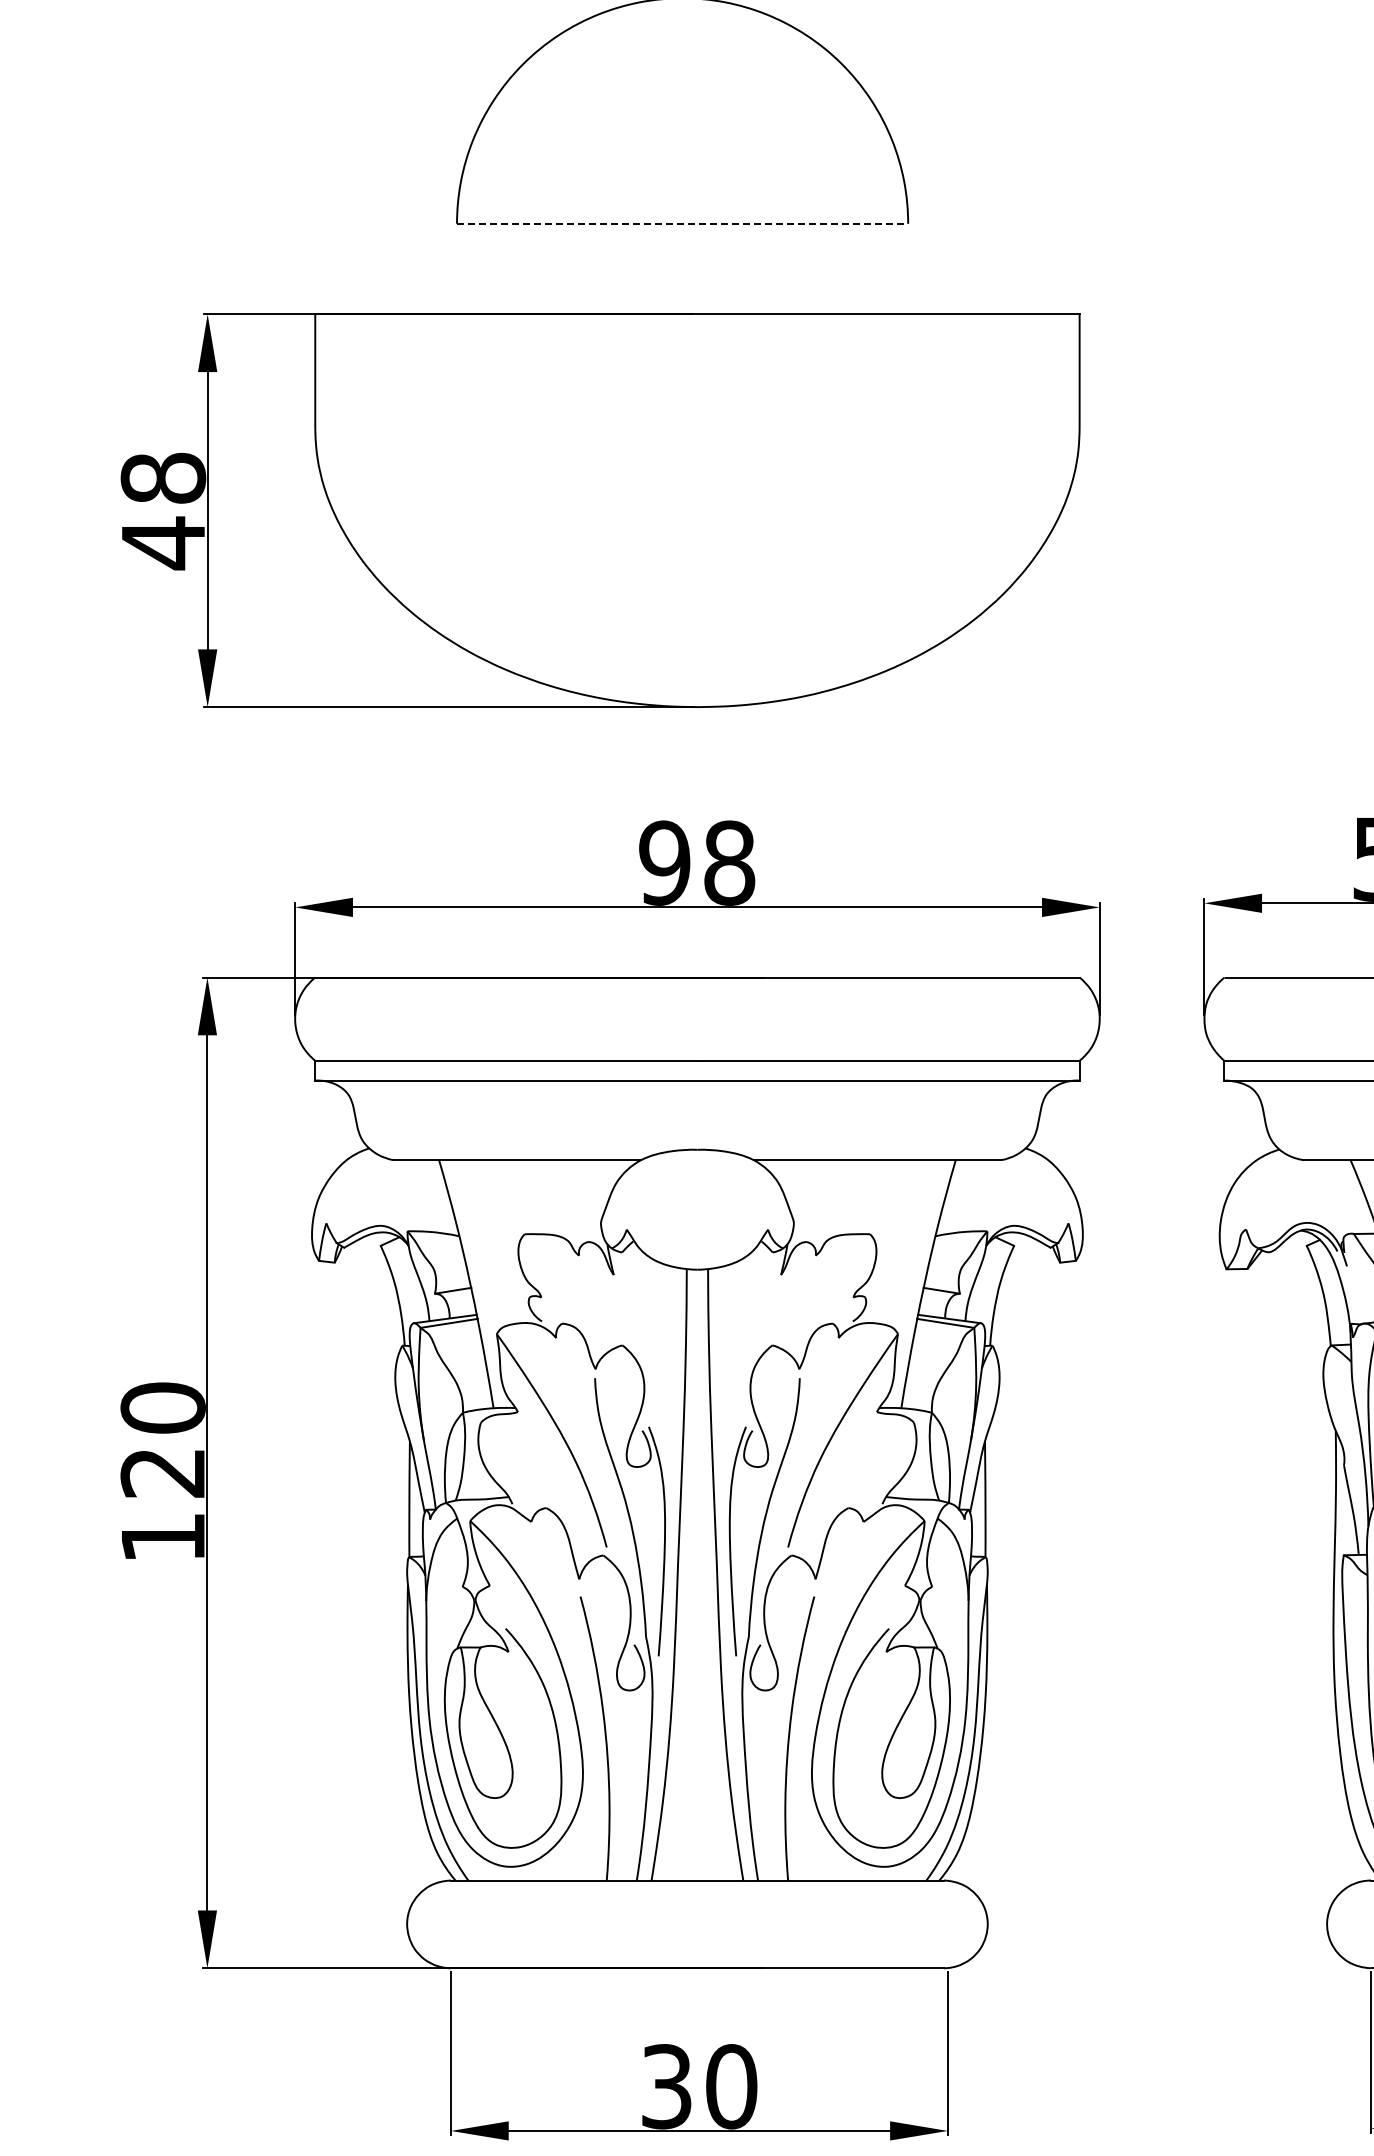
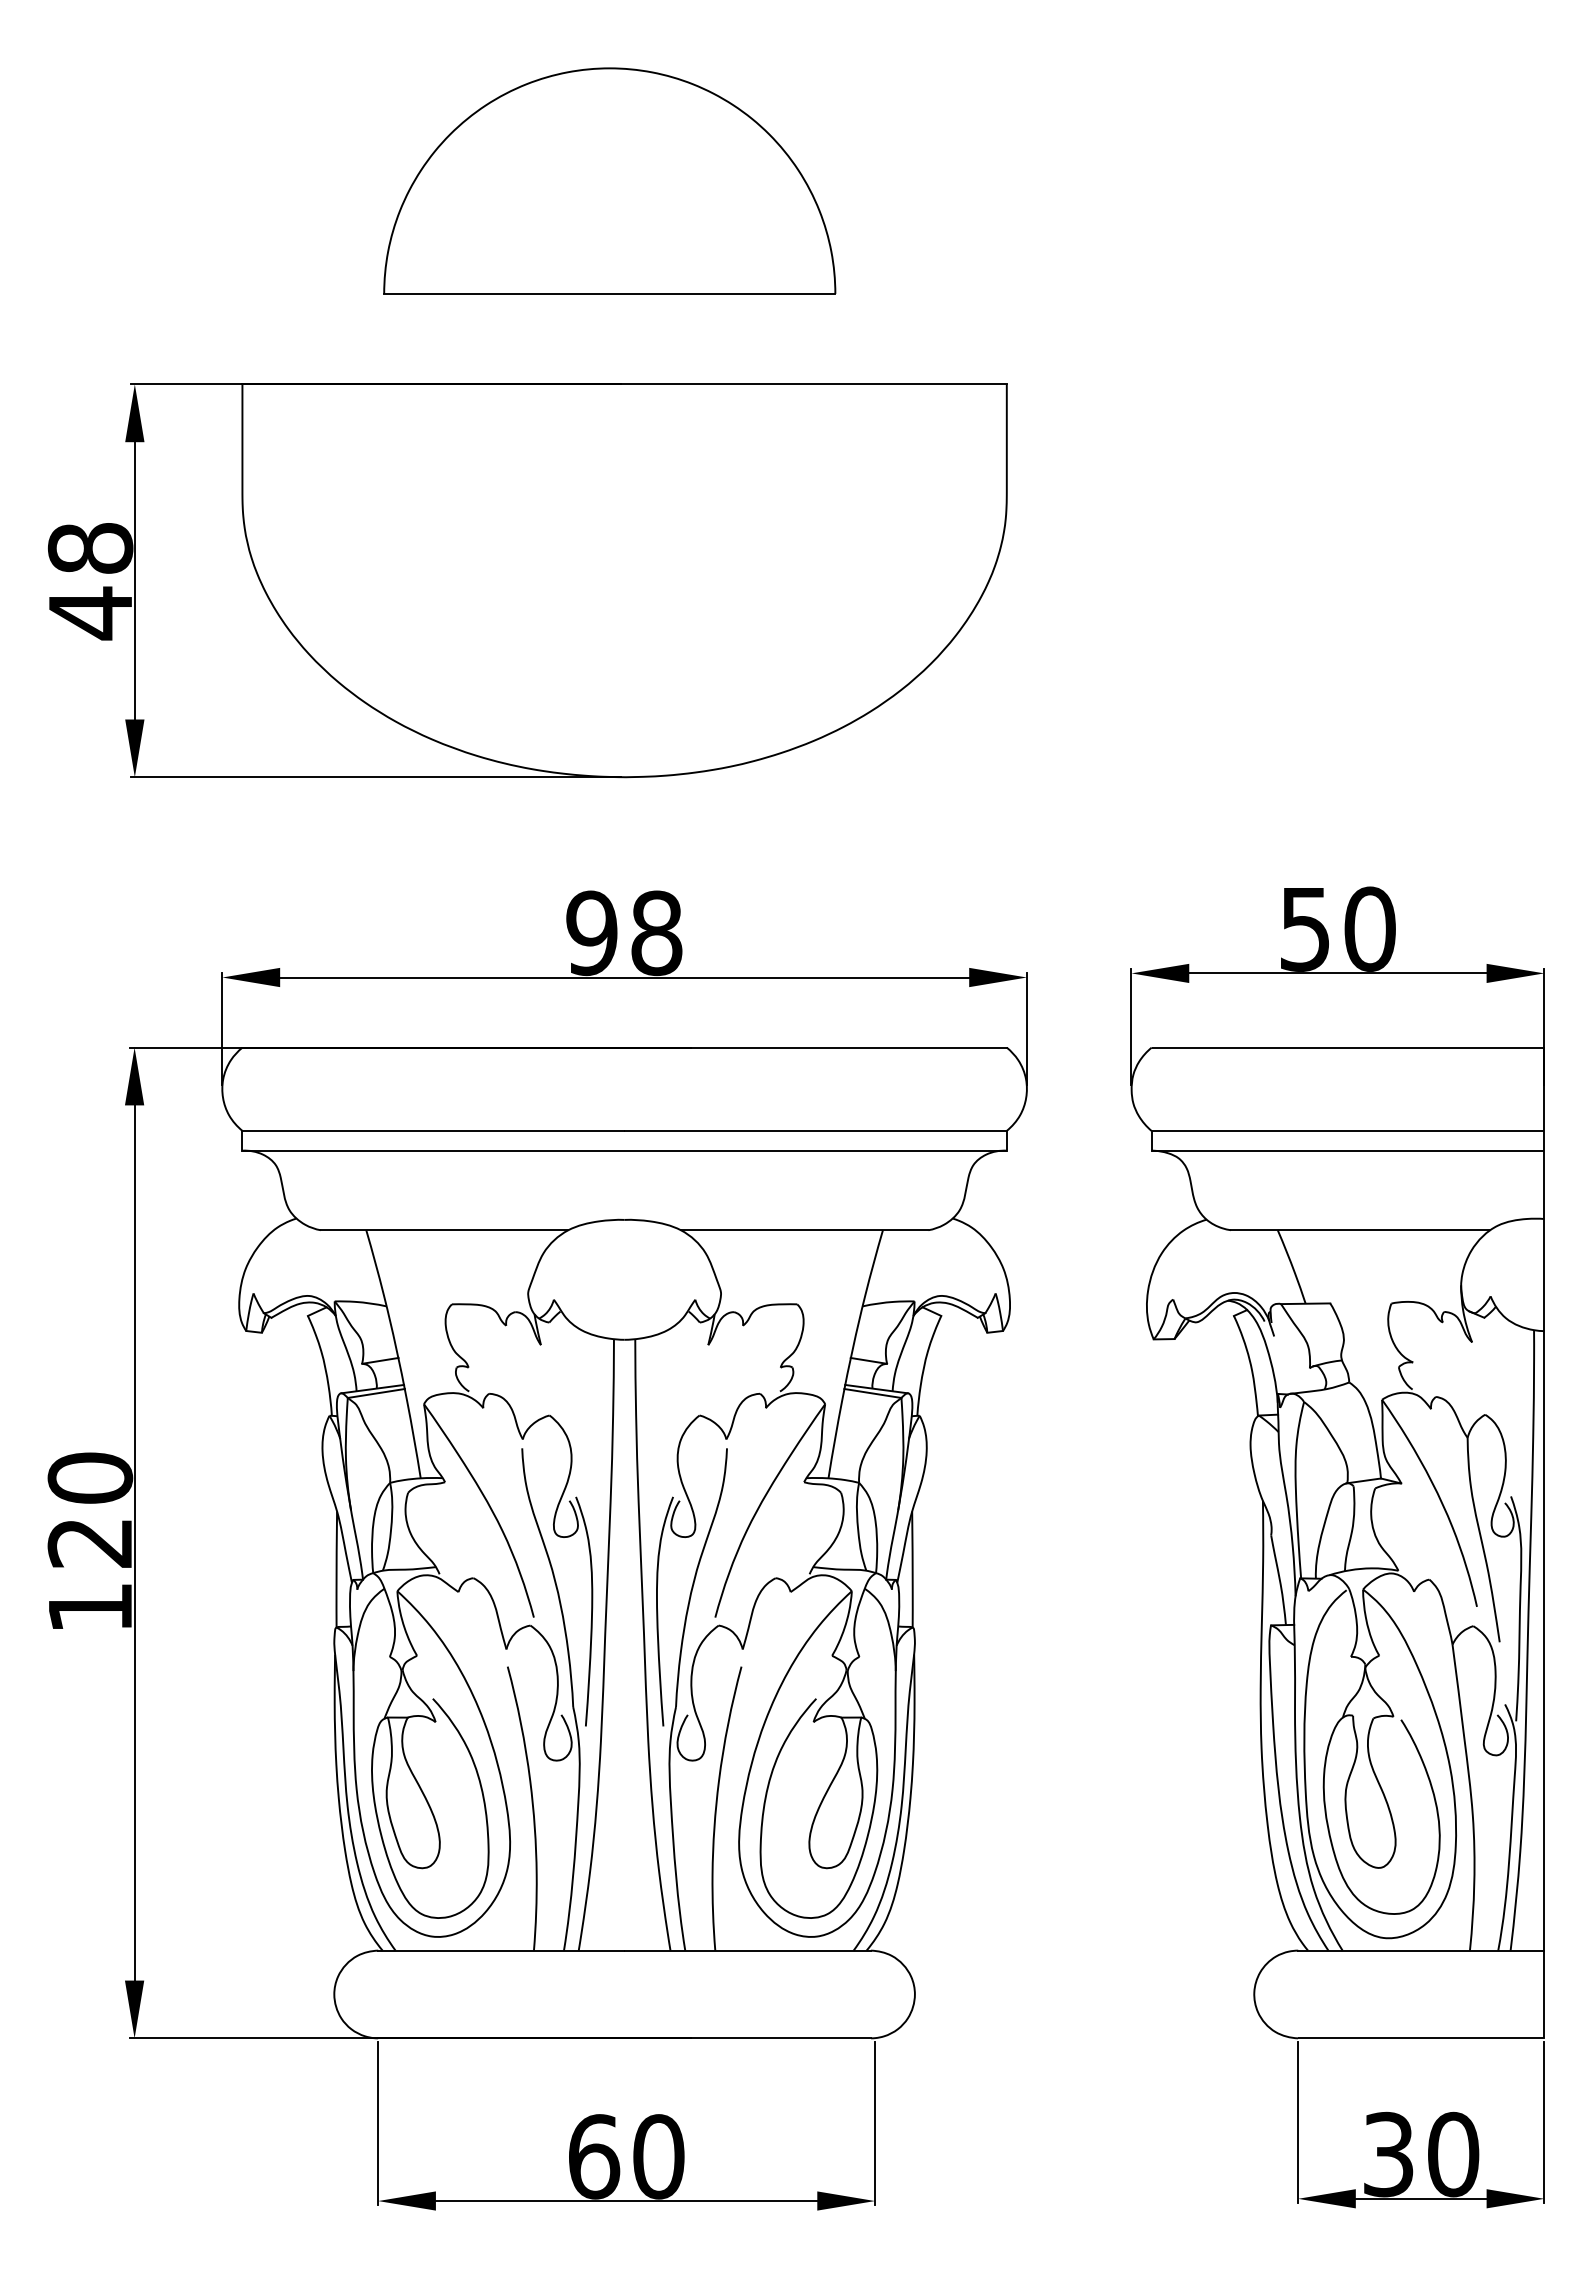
line: (682, 223) -> (609, 293), dashed -> solid
text: (667, 2086) -> (594, 2156), 30 -> 60

